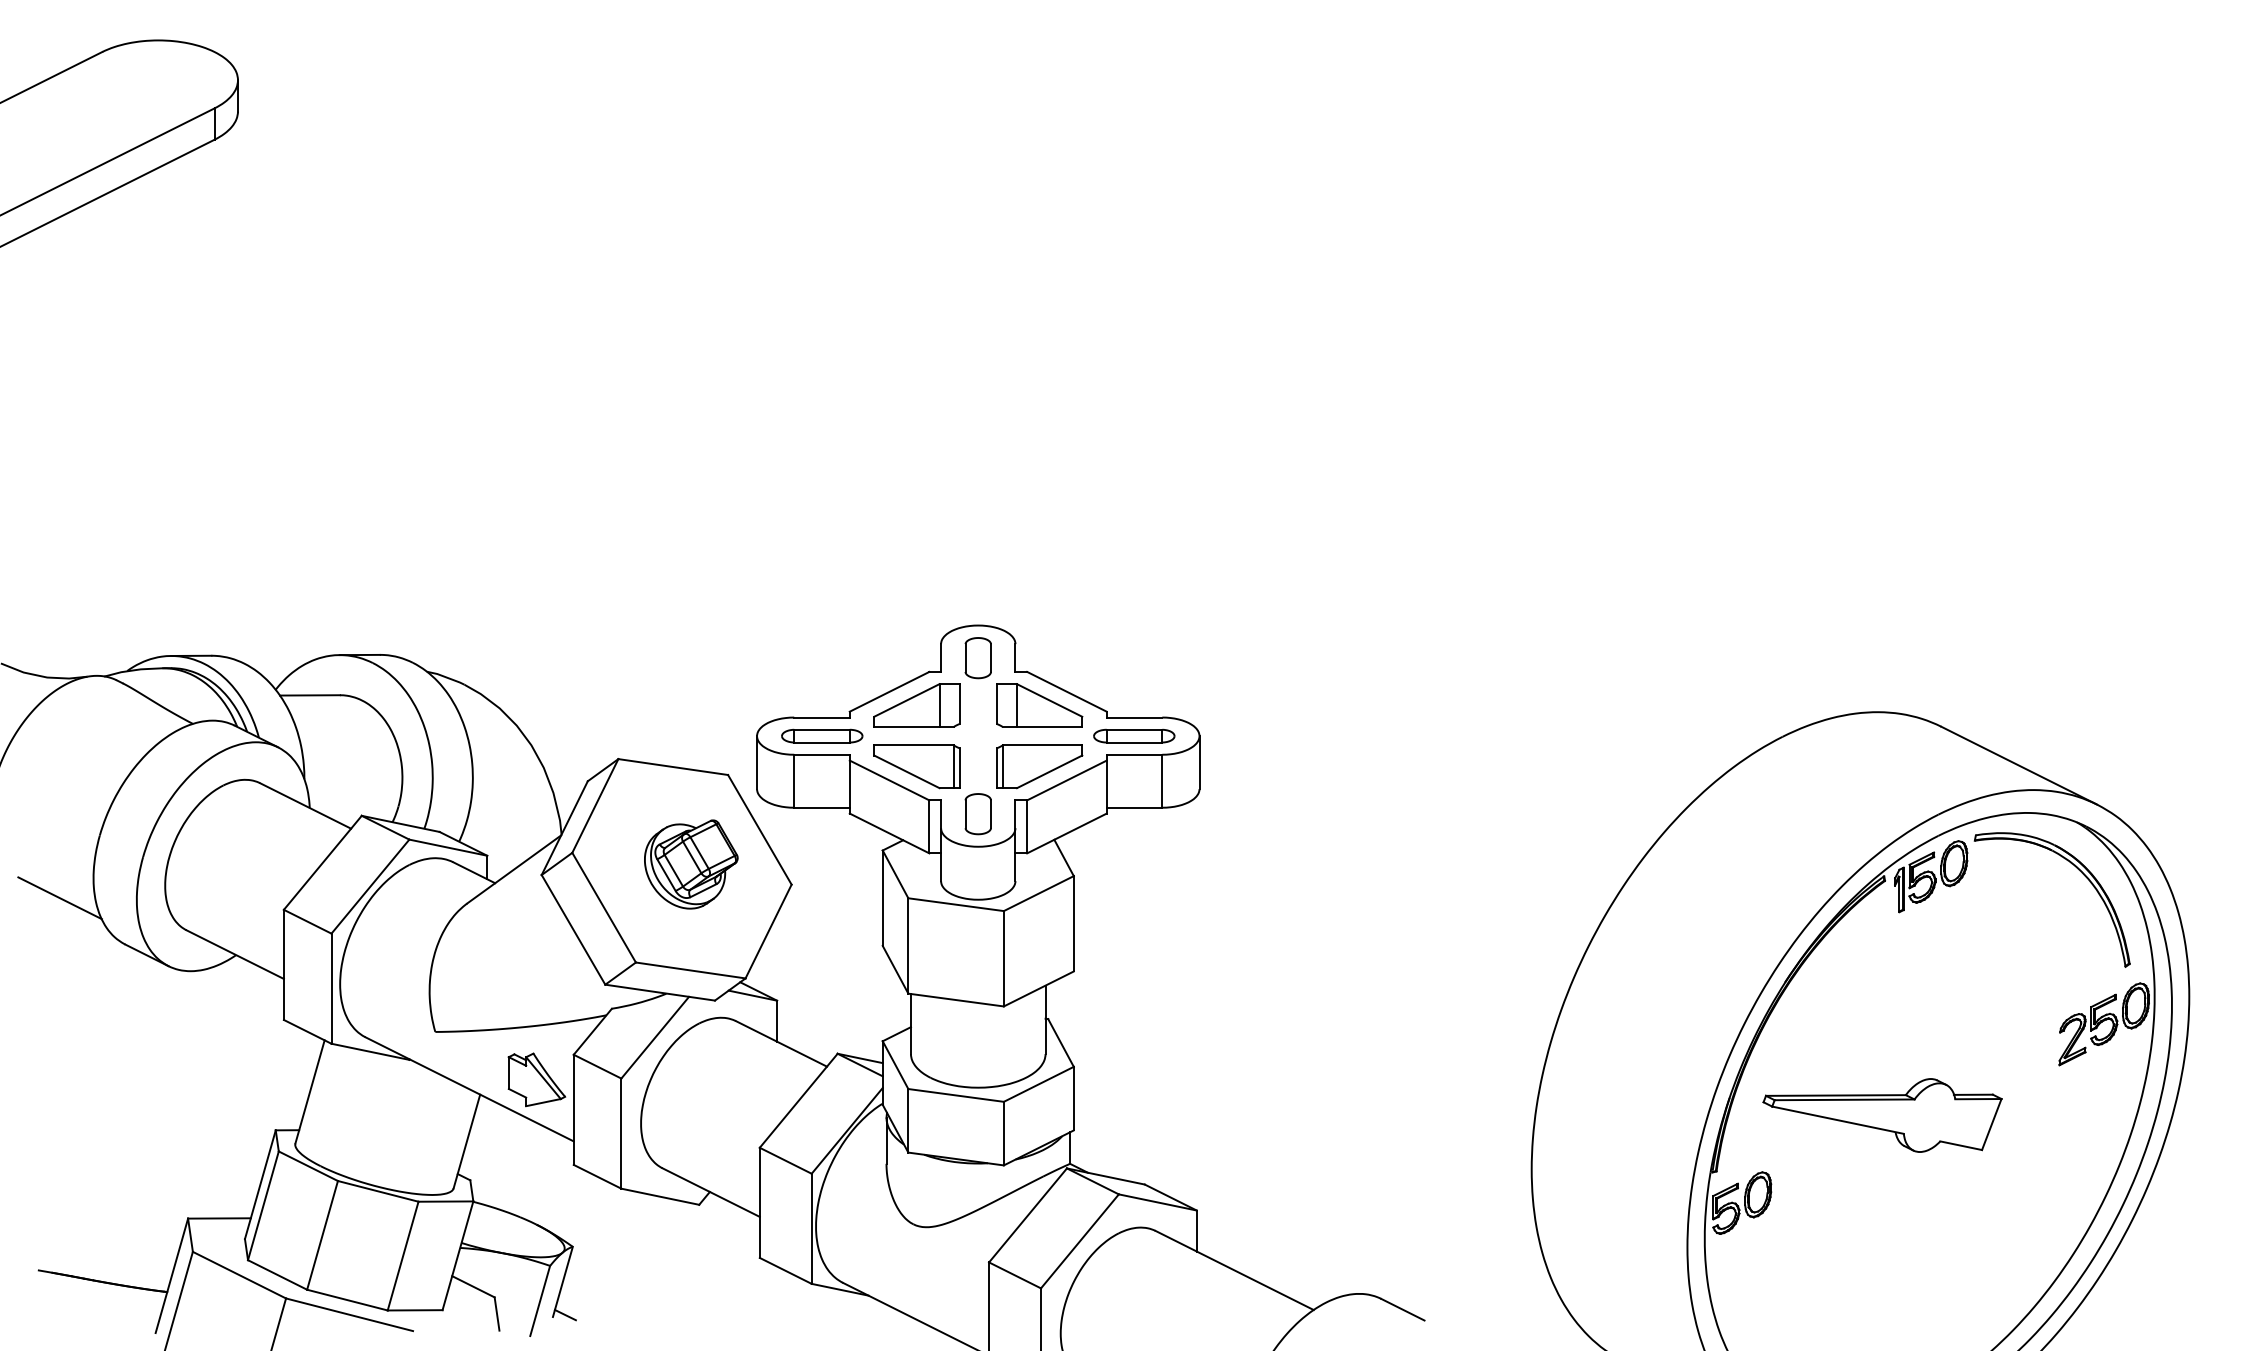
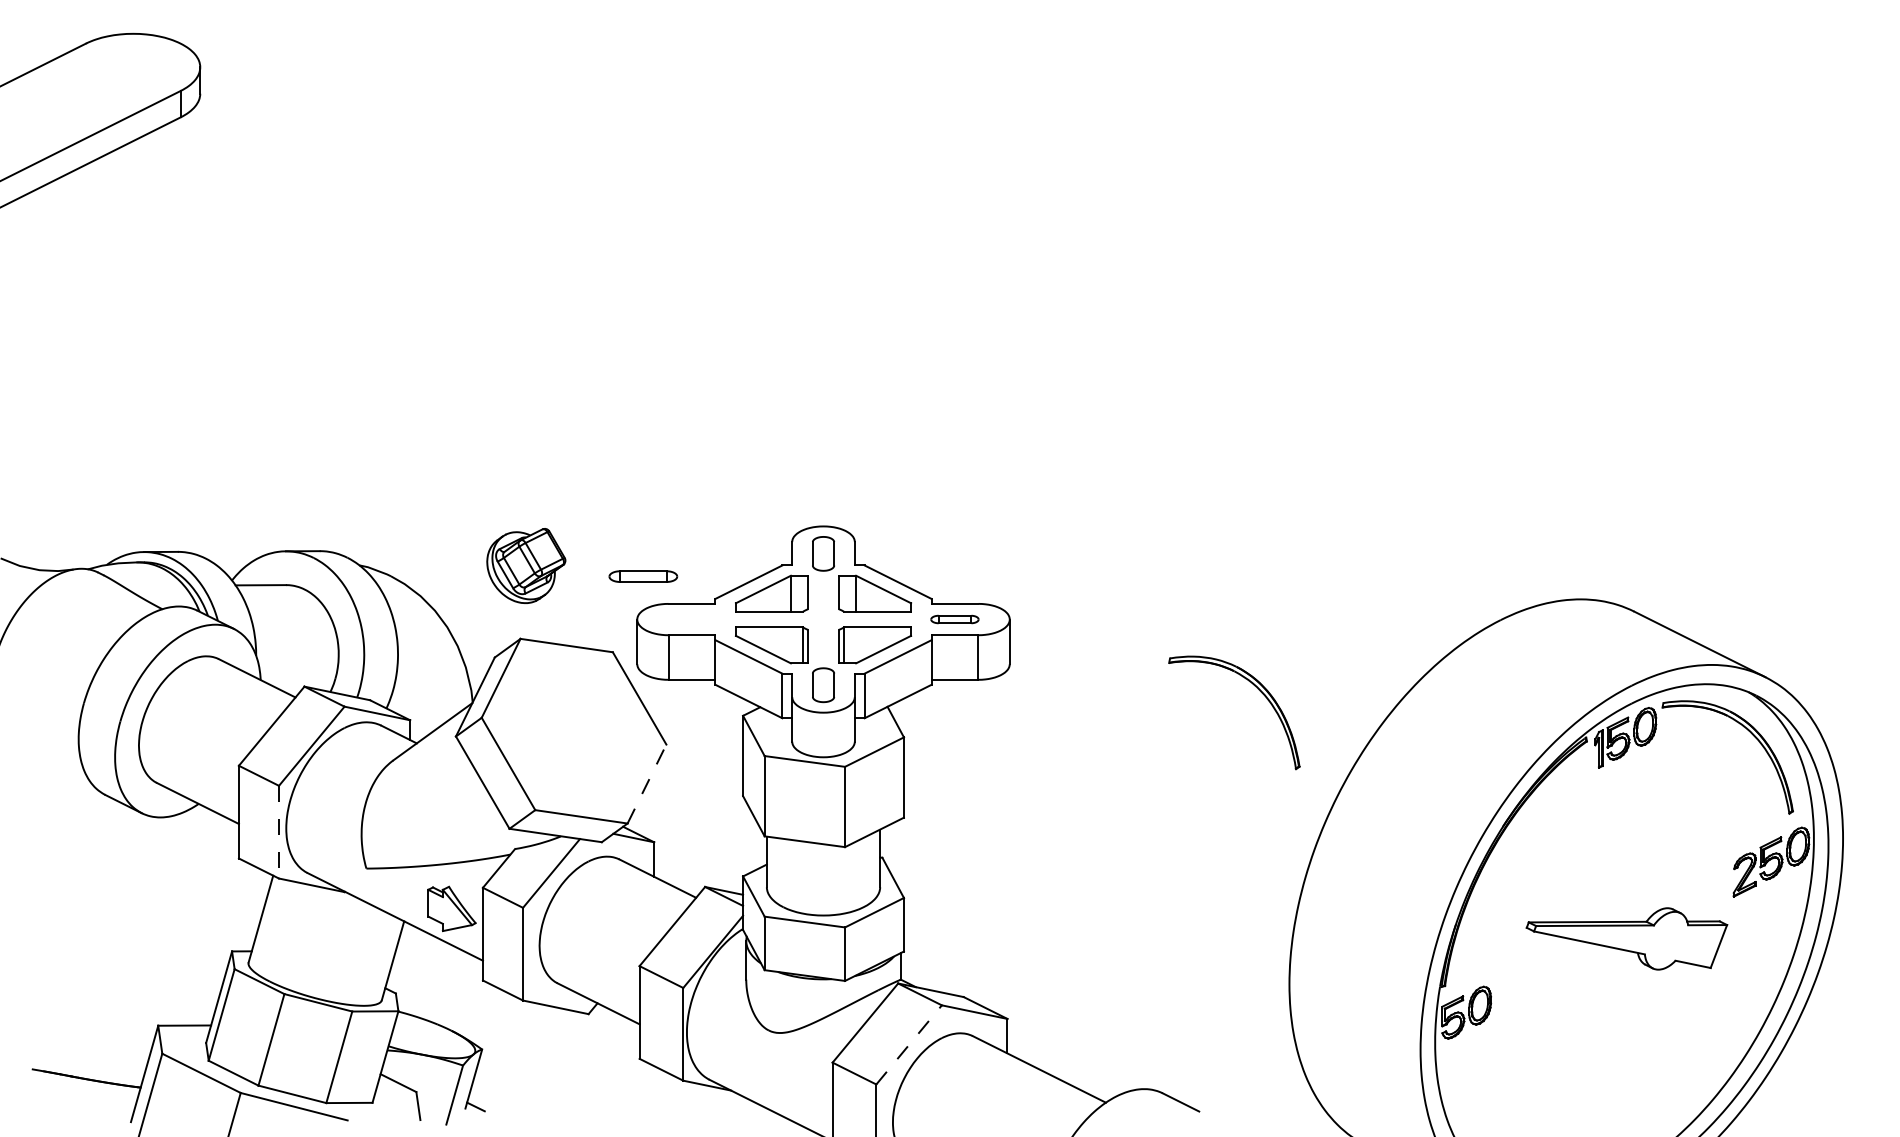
part: (822, 735) -> (643, 576), moved
part: (1134, 735) -> (955, 619), size x0.7
part: (1493, 818) -> (1257, 688), added
part: (691, 864) -> (526, 565), moved
line: (59, 898) -> (50, 756), removed
line: (768, 931) -> (646, 784), solid -> dashed
line: (331, 989) -> (279, 832), solid -> dashed
part: (1882, 1115) -> (1626, 938), moved
line: (1080, 1241) -> (909, 1045), solid -> dashed

